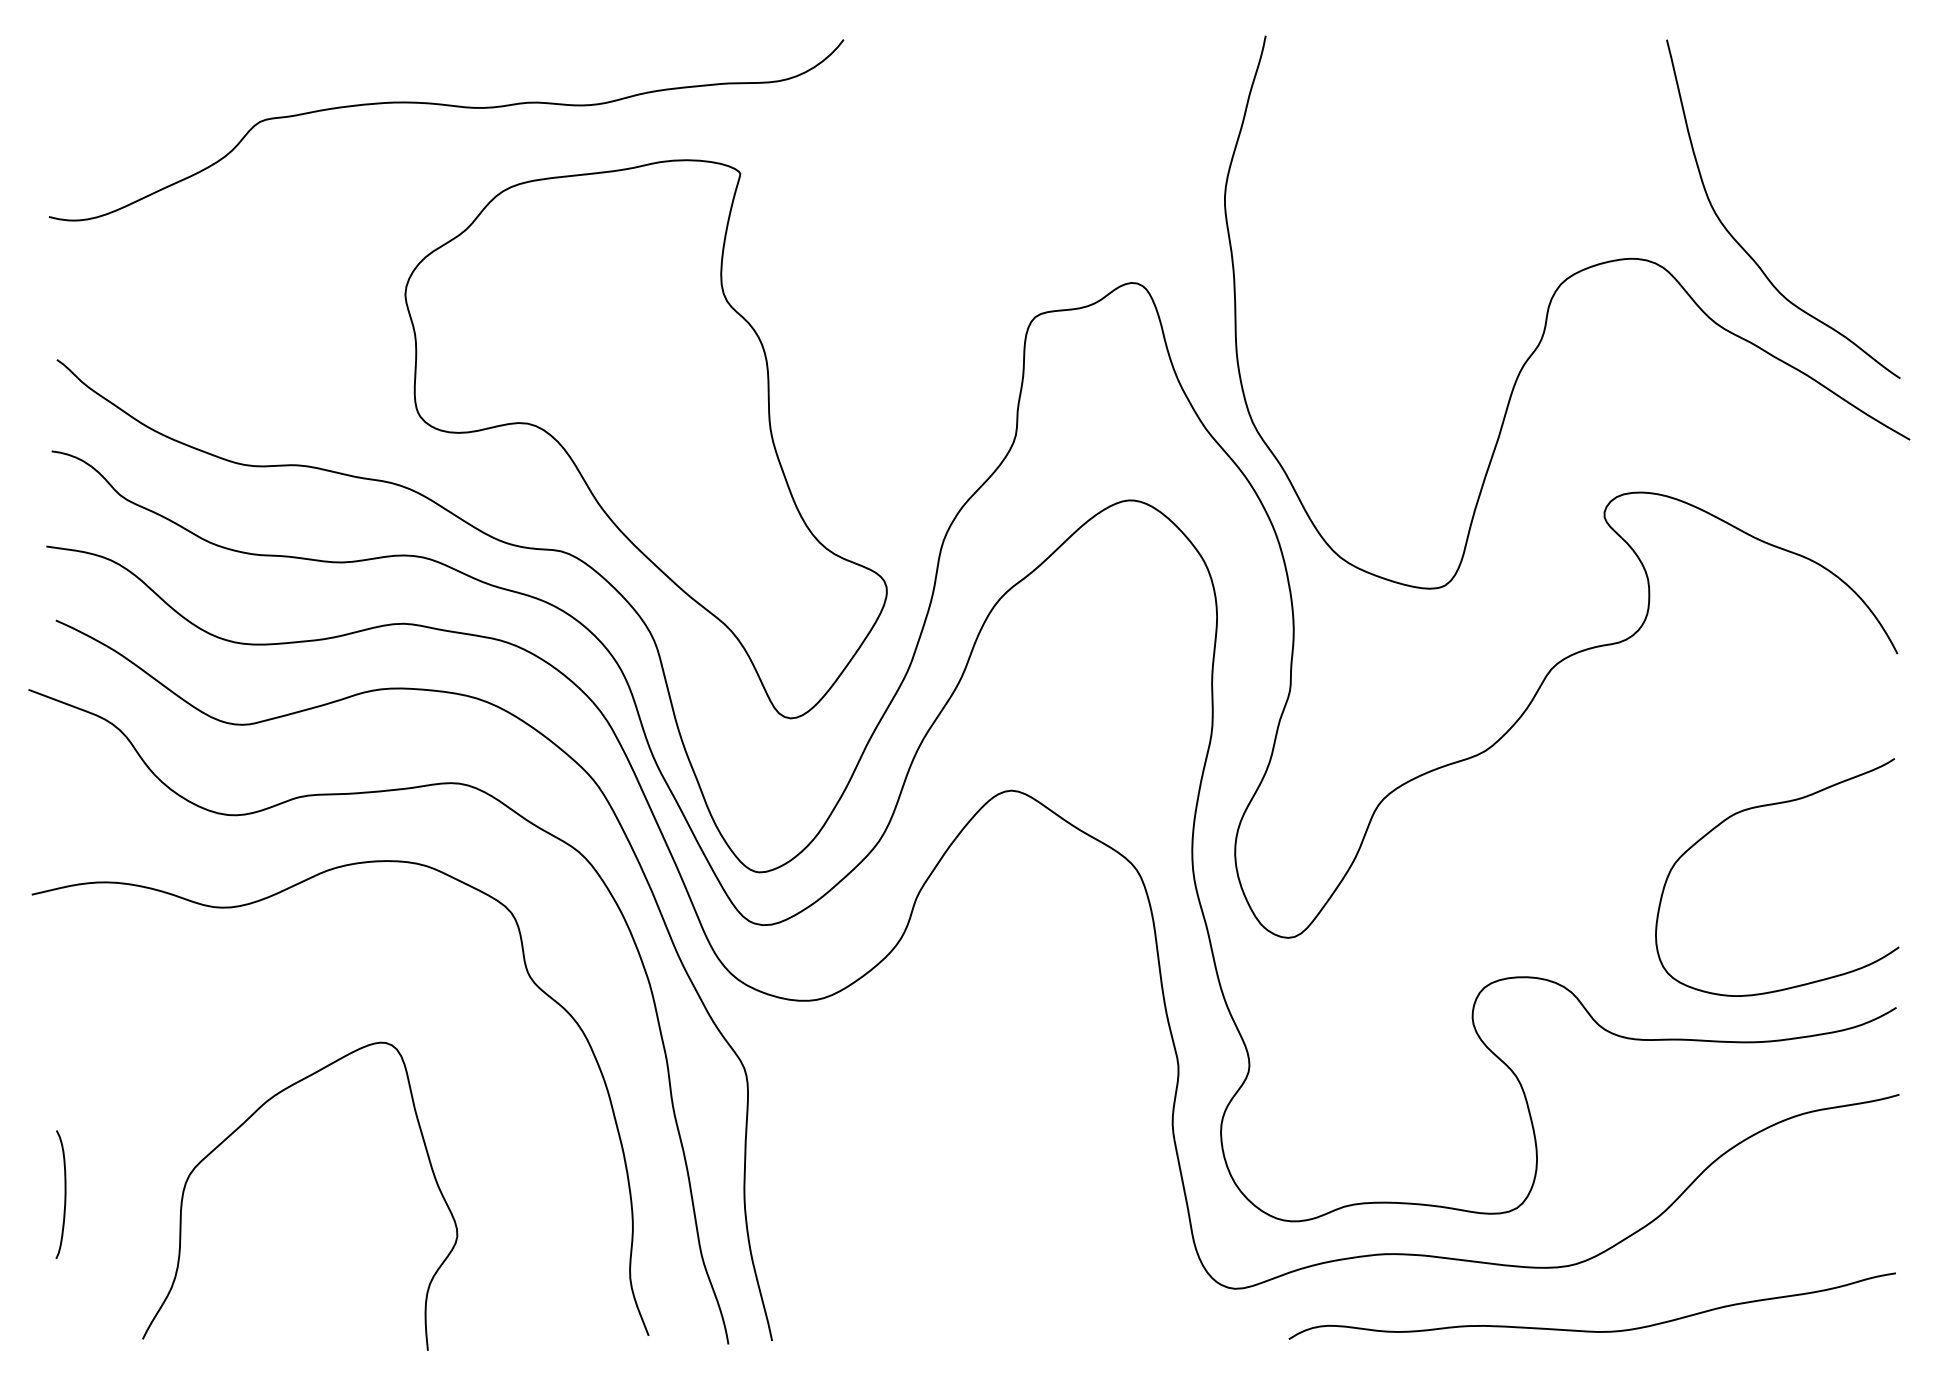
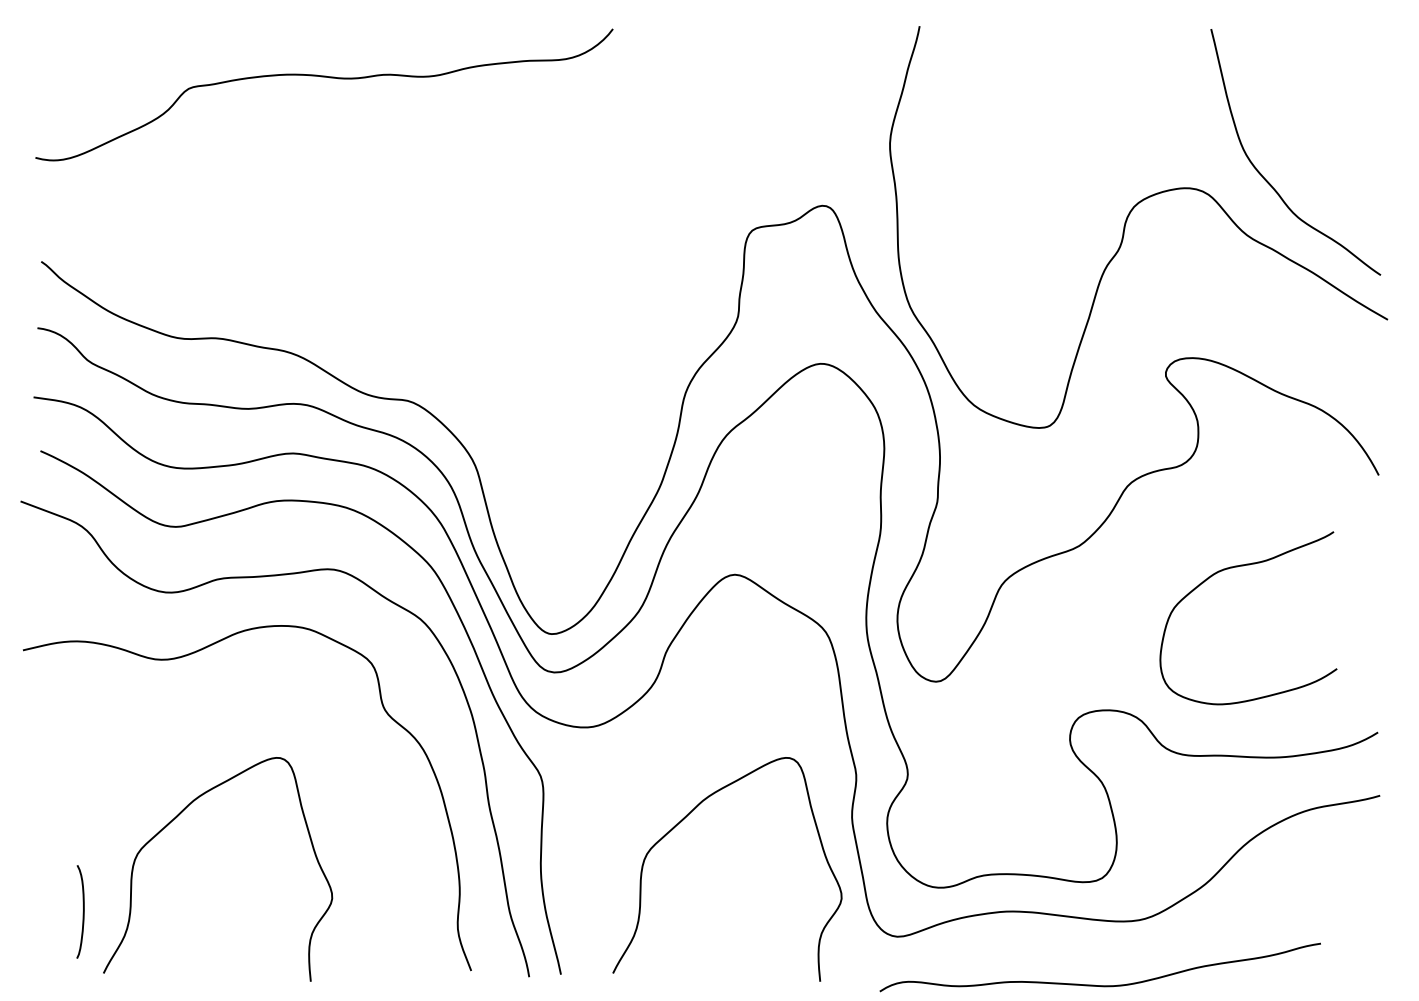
part: (645, 439) -> (468, 319), removed
curve: (1766, 806) -> (1240, 566), moved
curve: (938, 1130) -> (681, 821), added
curve: (64, 1194) -> (83, 911), moved
curve: (1591, 1330) -> (1099, 985), moved

